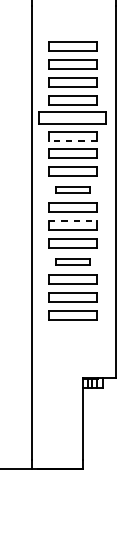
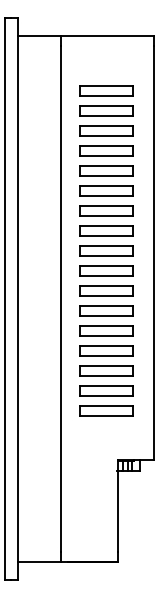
part: (73, 117) -> (106, 170), size x0.71
line: (73, 140) -> (106, 196), dashed -> solid
part: (73, 189) -> (106, 250), size x1.43
line: (73, 220) -> (106, 285), dashed -> solid
part: (73, 261) -> (106, 330), size x1.43
part: (73, 333) -> (106, 410), added

